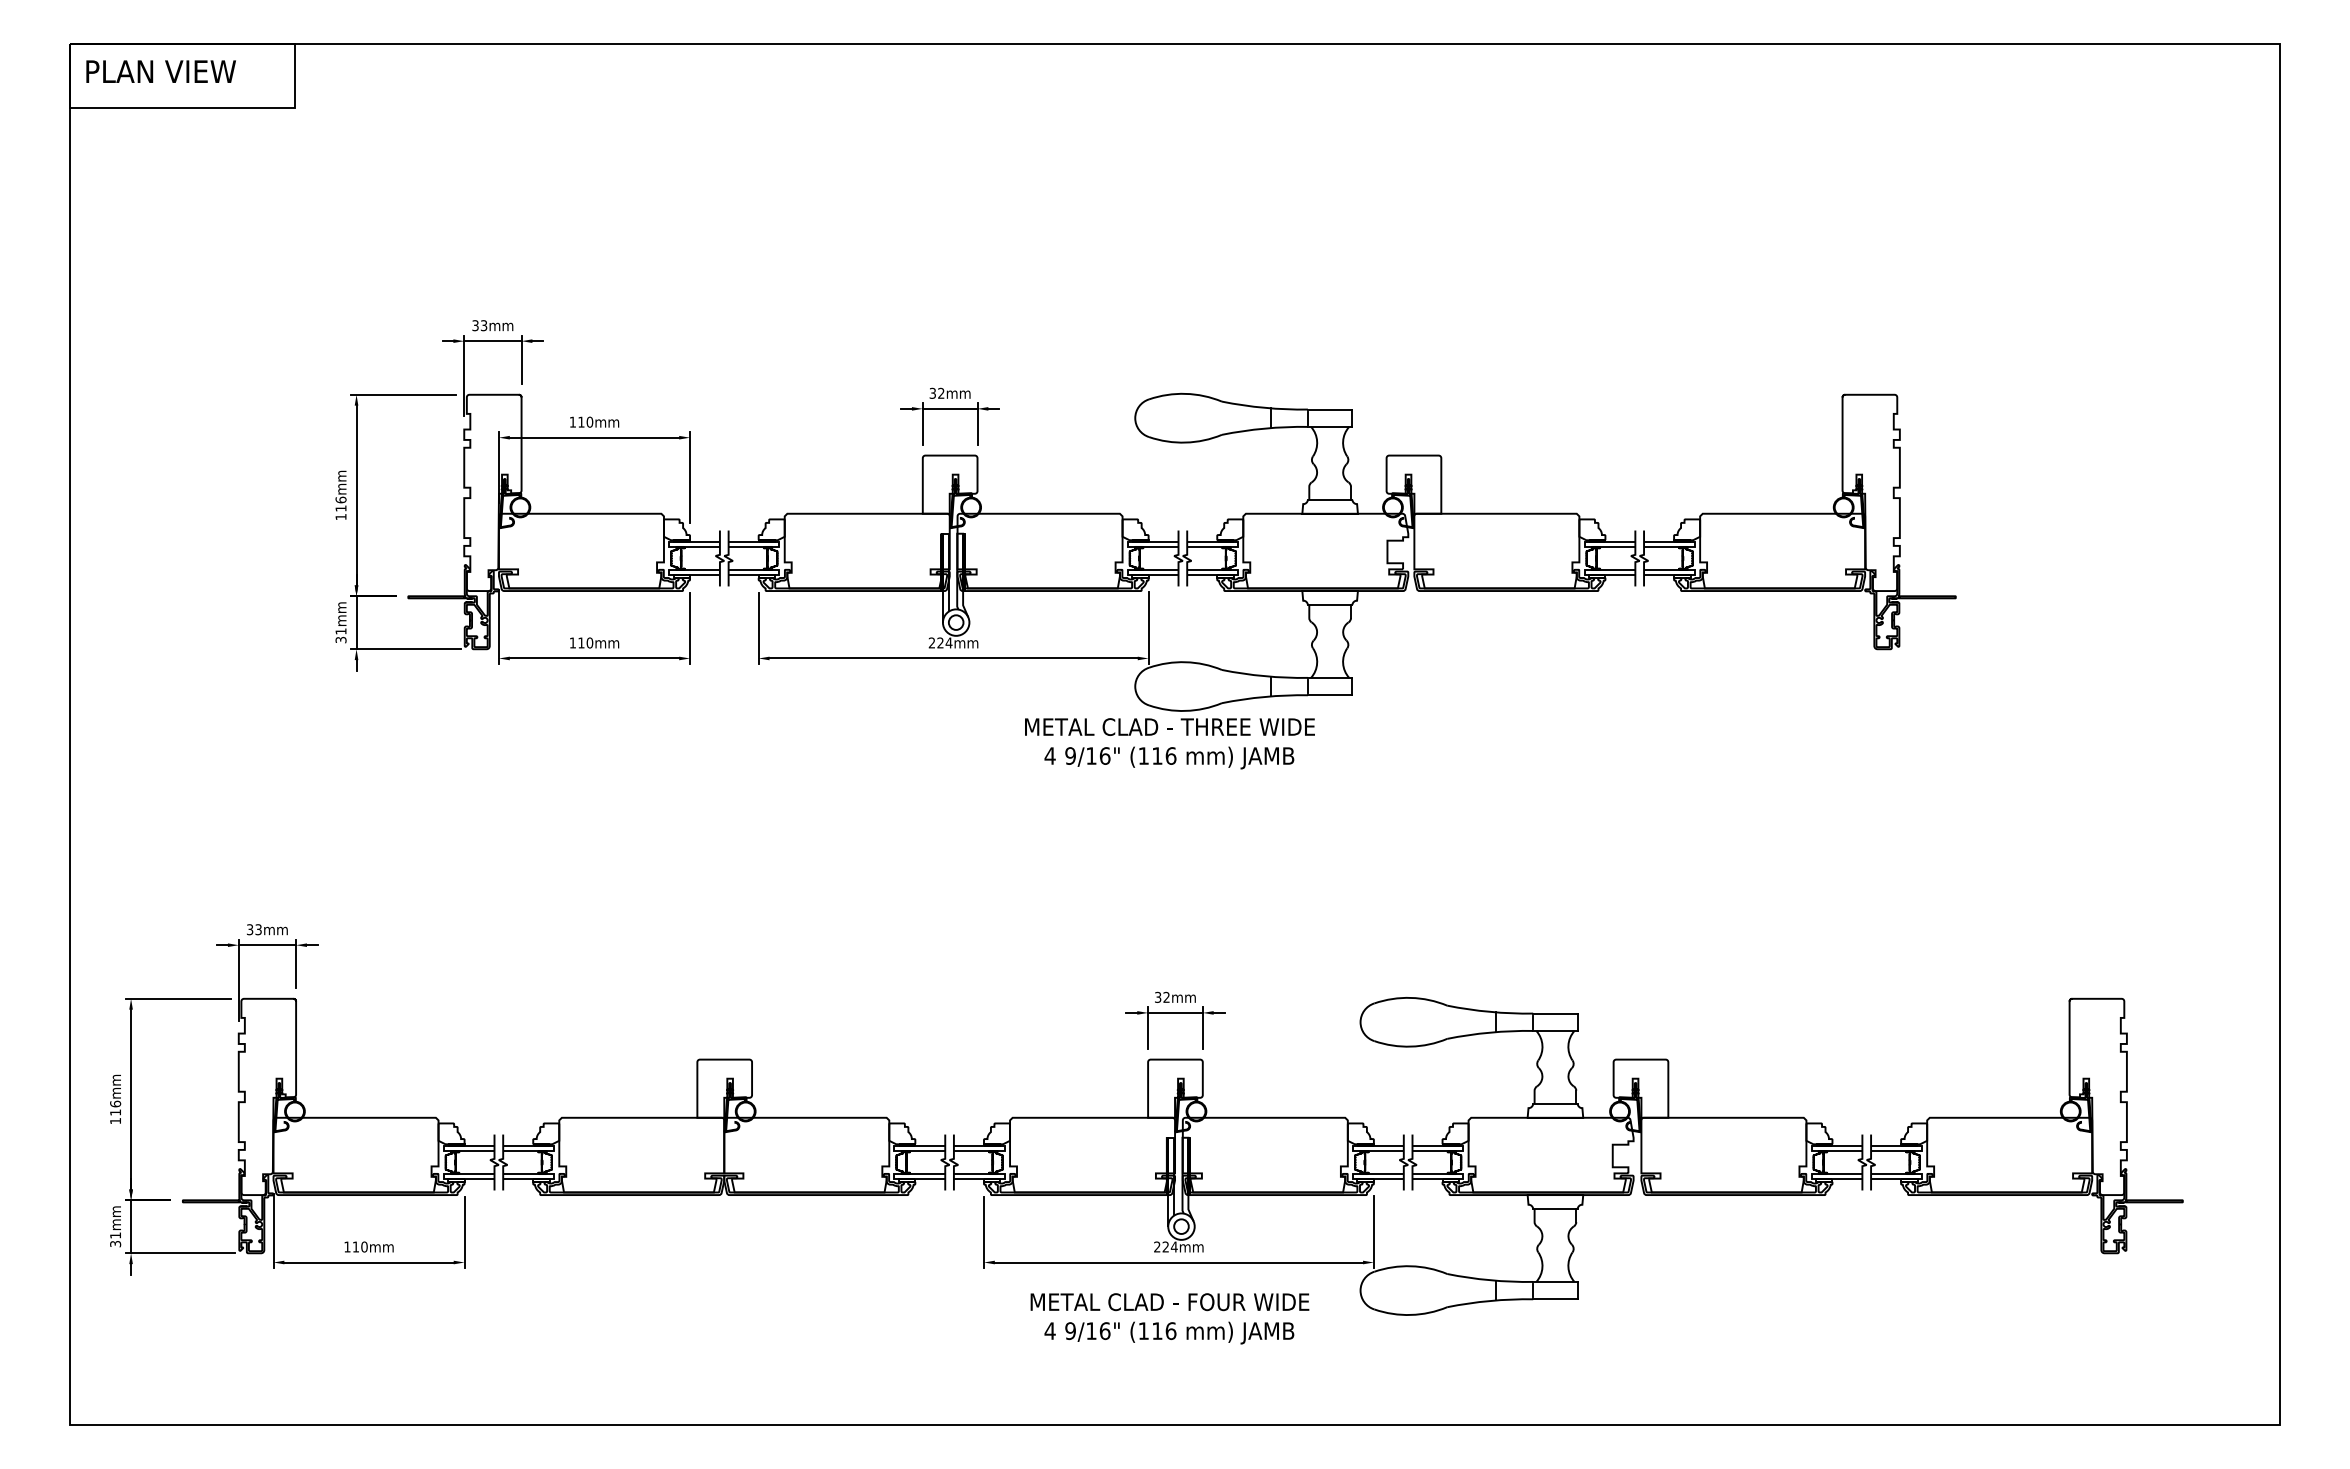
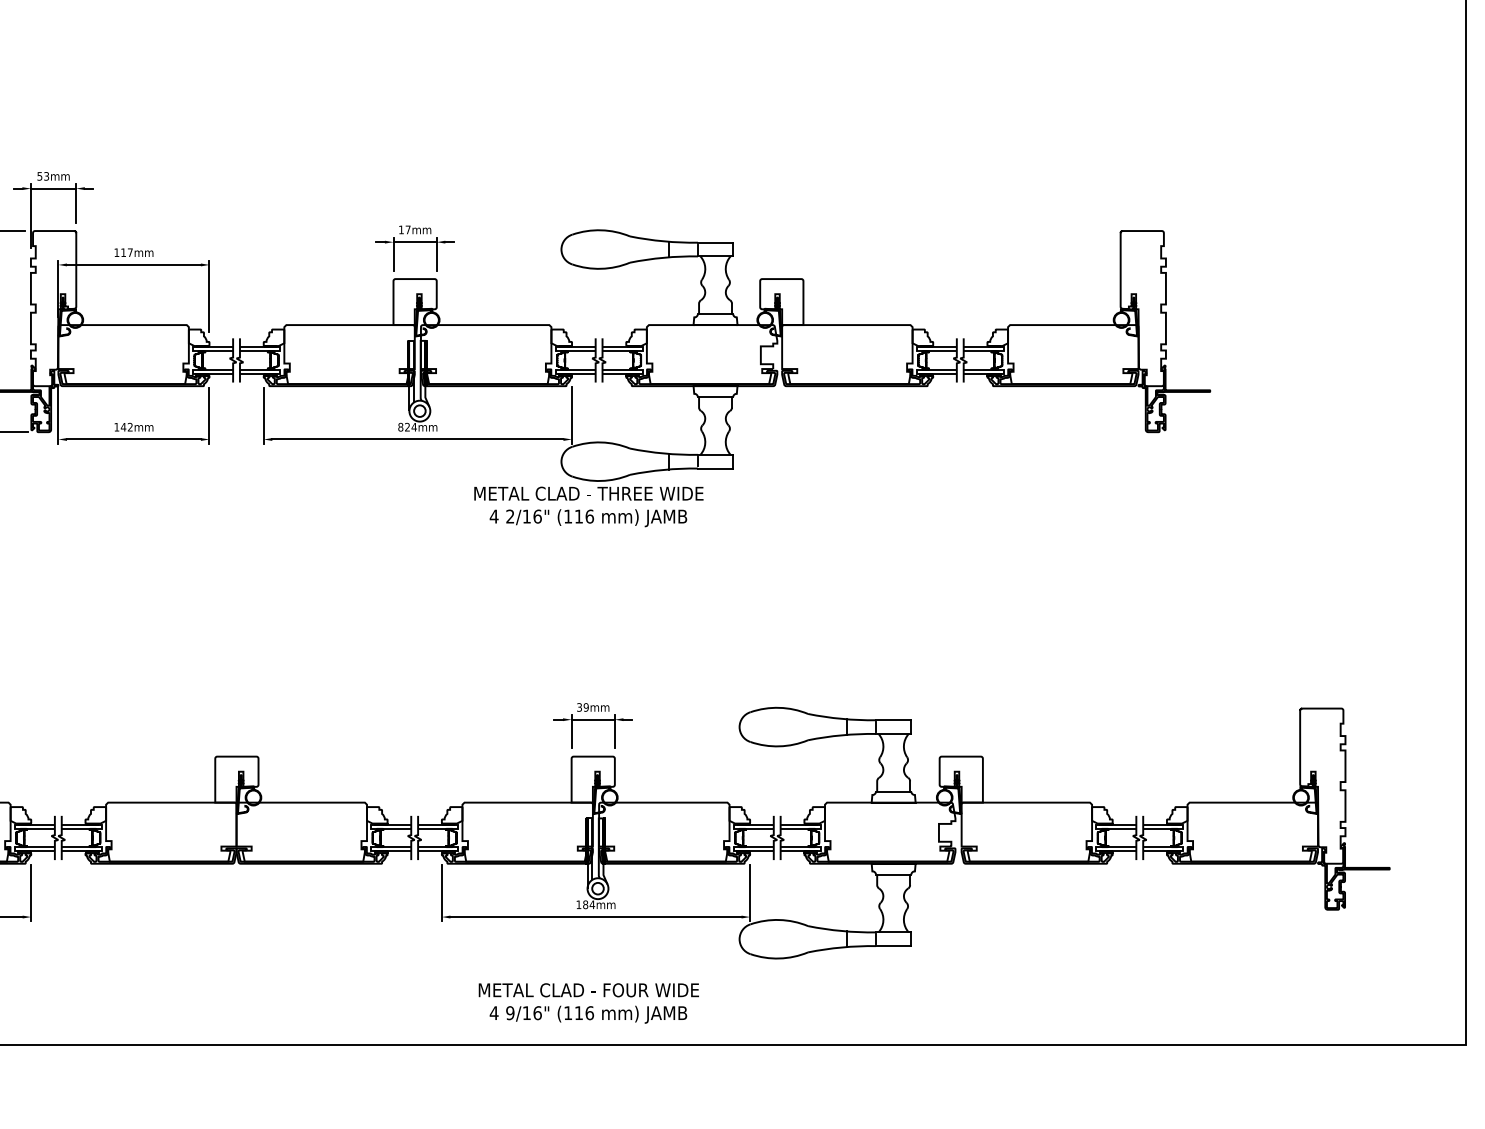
text: (475, 325) -> (39, 176), 33mm -> 53mm
text: (936, 392) -> (404, 229), 32mm -> 17mm
text: (589, 421) -> (129, 252), 110mm -> 117mm
text: (585, 642) -> (126, 426), 110mm -> 142mm
text: (931, 642) -> (400, 426), 224mm -> 824mm
text: (1070, 755) -> (510, 516), 9/16" -> 2/16"
text: (1166, 997) -> (586, 707), 32mm -> 39mm
text: (1161, 1246) -> (582, 904), 224mm -> 184mm
text: (1169, 1318) -> (588, 1003), moved

